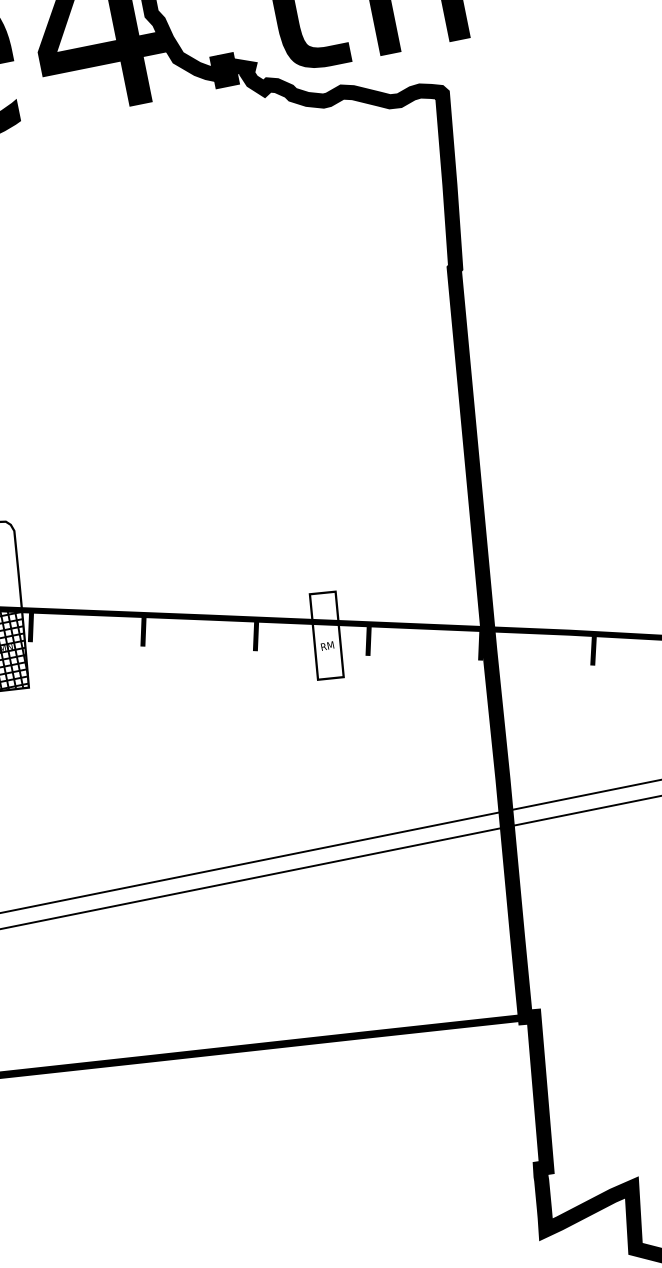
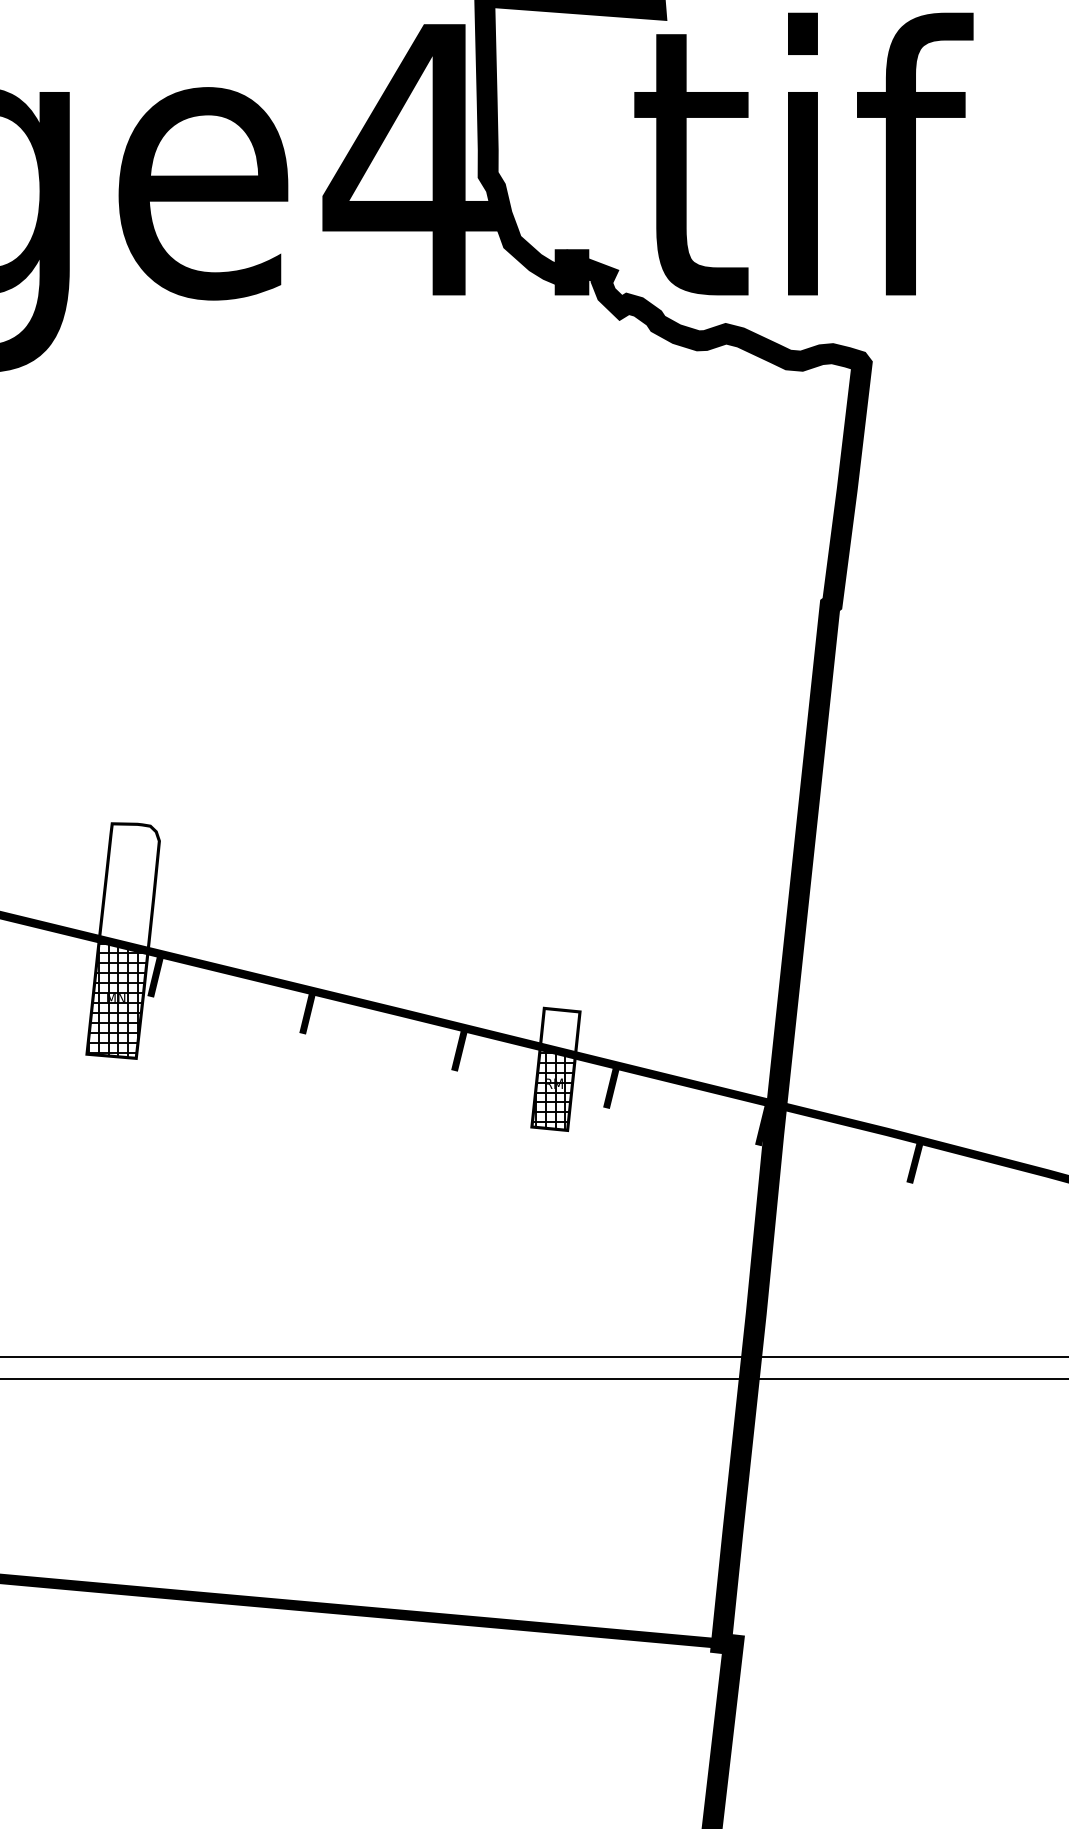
hatch: (327, 650) -> (553, 1089), added

